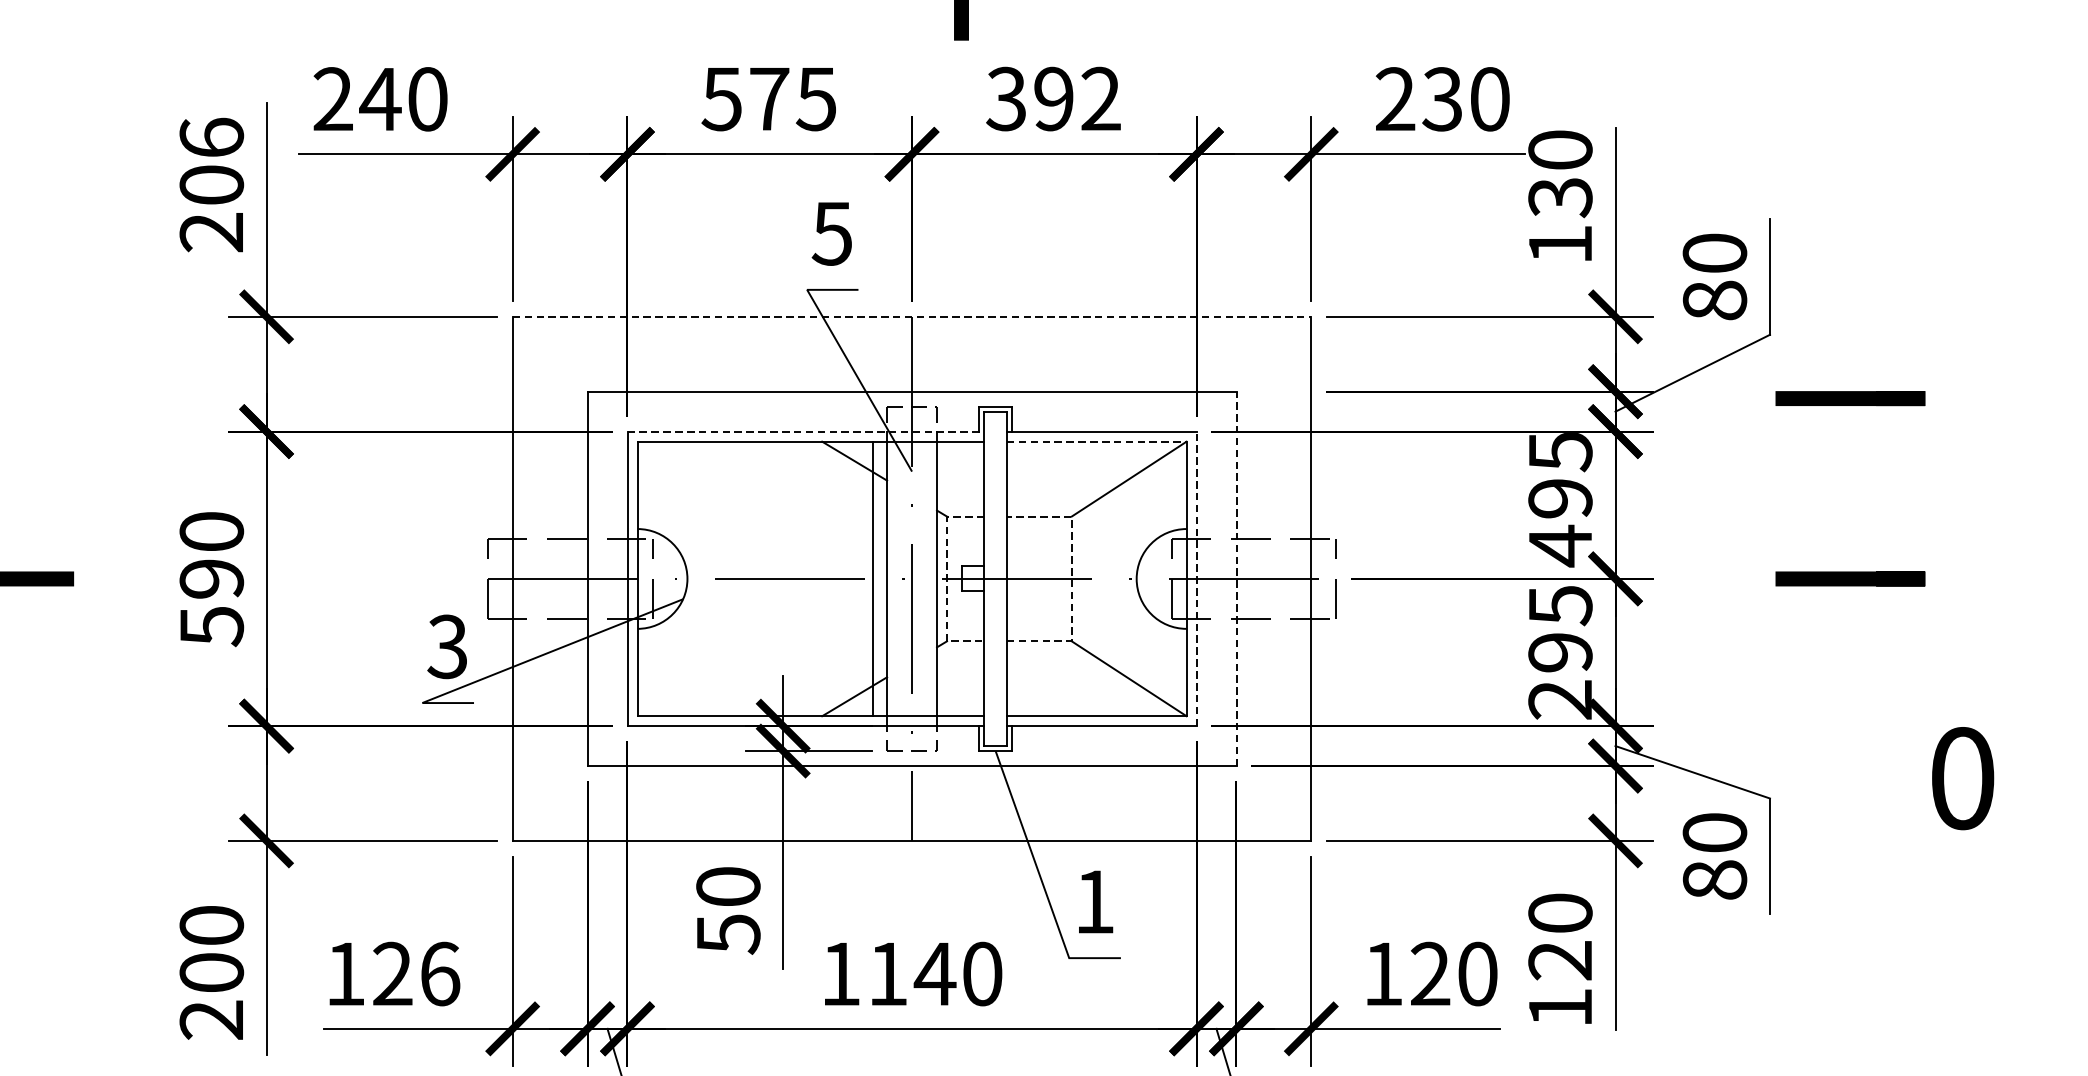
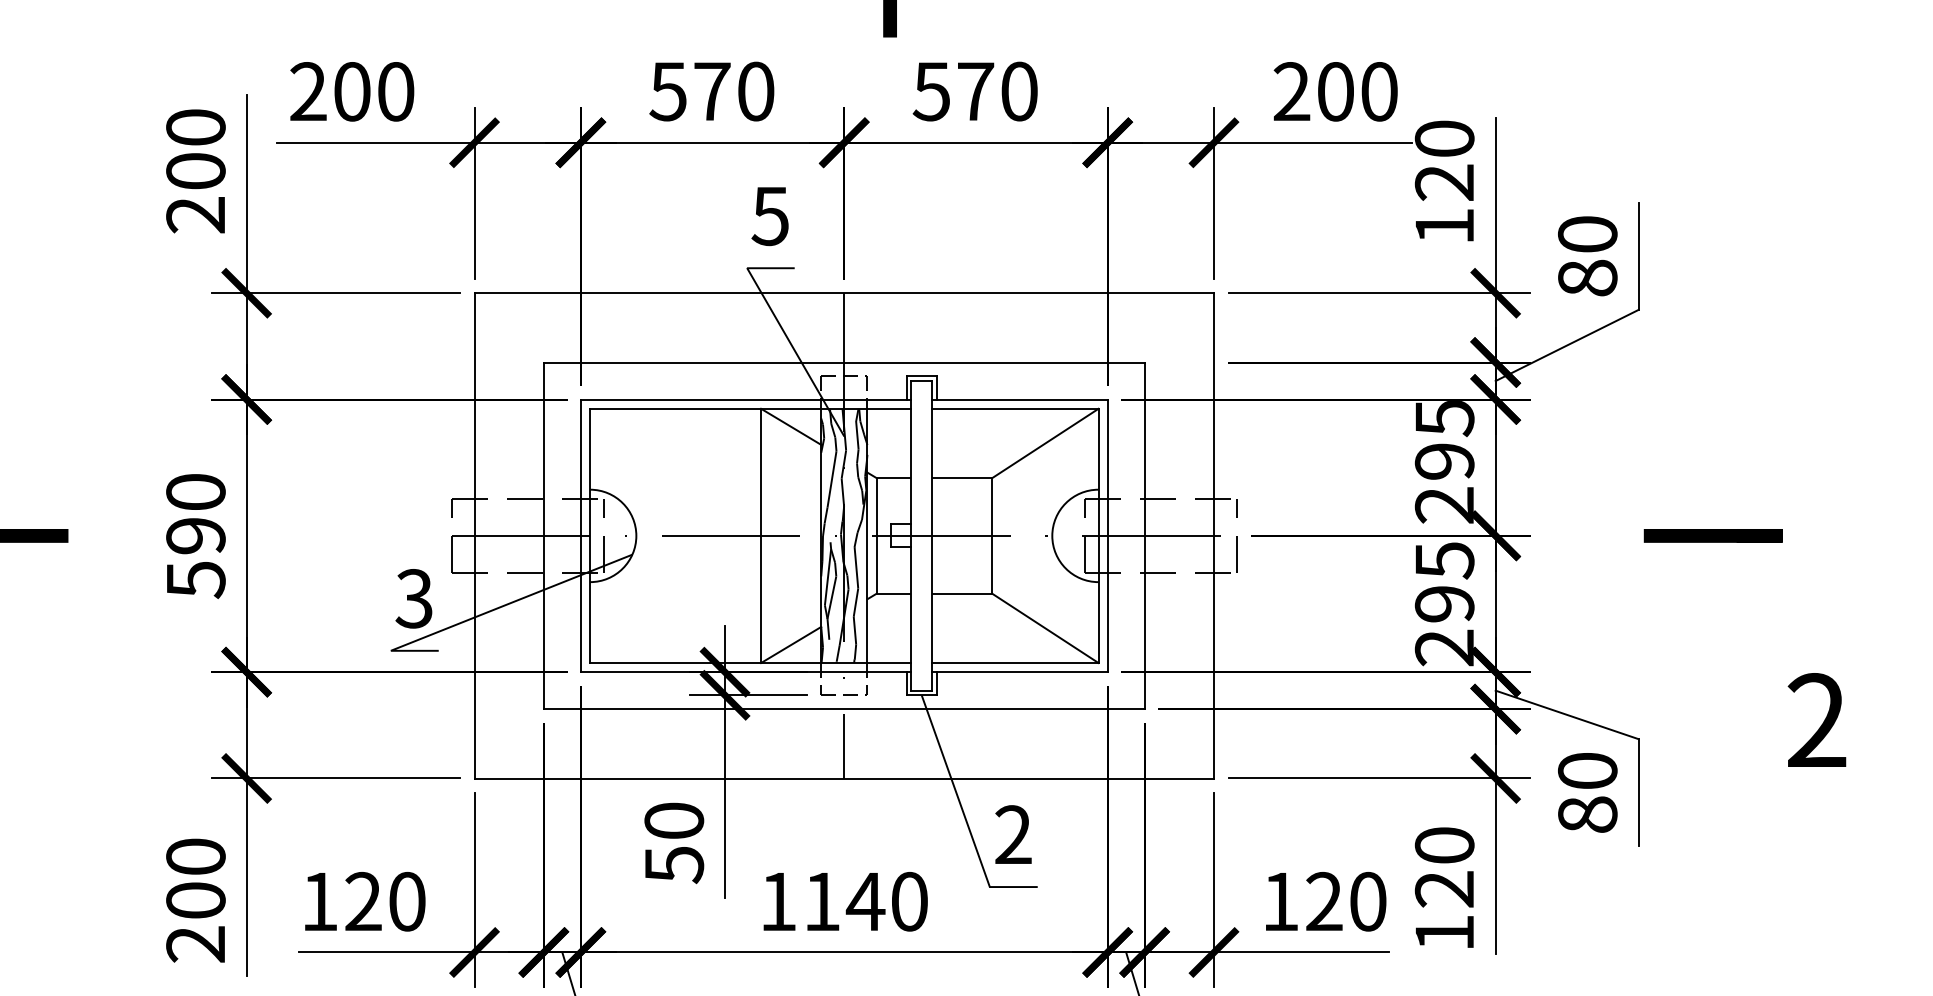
text: (379, 98) -> (351, 91), 240 -> 200
text: (816, 98) -> (755, 91), 575 -> 570
text: (1053, 98) -> (975, 91), 392 -> 570
text: (1441, 98) -> (1334, 91), 230 -> 200
text: (211, 137) -> (195, 127), 206 -> 200
text: (1560, 197) -> (1444, 182), 130 -> 120
line: (912, 317) -> (844, 293), dashed -> solid
line: (1849, 398) -> (1712, 368), removed
line: (806, 431) -> (746, 399), dashed -> solid
line: (1096, 441) -> (1015, 408), dashed -> solid
text: (1559, 546) -> (1443, 505), 495 -> 295
line: (873, 578) -> (761, 535), moved
hatch: (912, 578) -> (844, 535), added
line: (946, 578) -> (876, 535), dashed -> solid
line: (1072, 578) -> (992, 535), dashed -> solid
line: (1196, 578) -> (1107, 535), dashed -> solid
line: (1236, 578) -> (1144, 535), dashed -> solid
text: (1962, 778) -> (1816, 720), 0 -> 2
text: (1094, 901) -> (1013, 834), 1 -> 2
text: (440, 973) -> (407, 901), 126 -> 120

